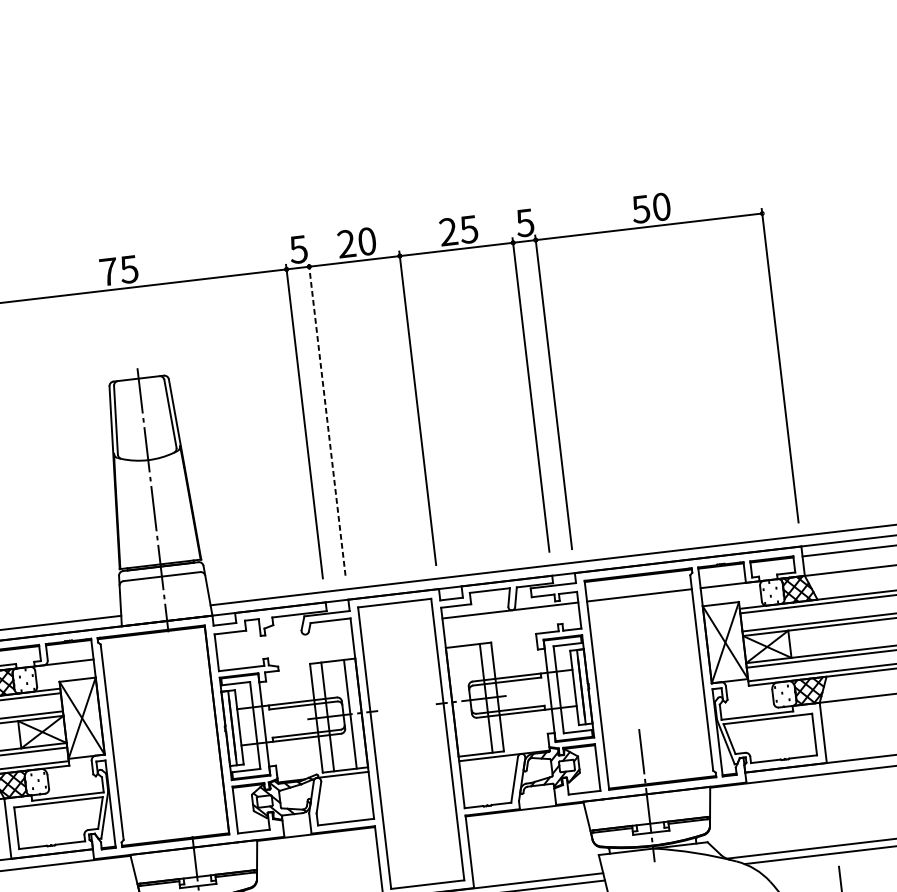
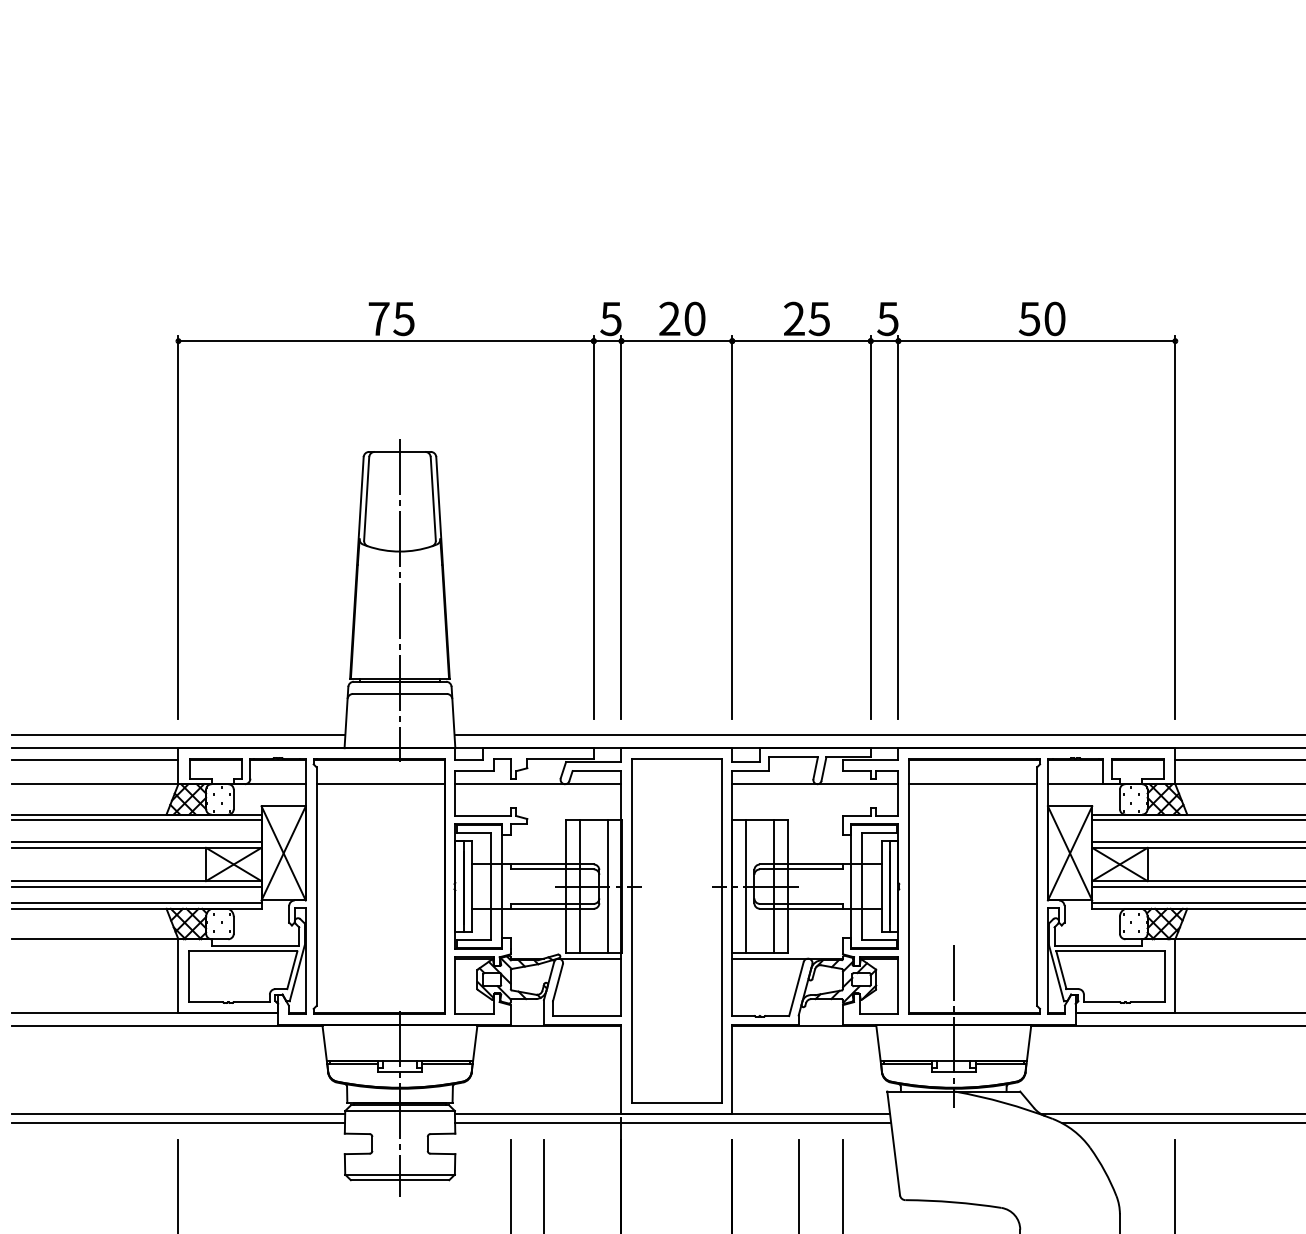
line: (327, 419) -> (621, 527), dashed -> solid
line: (283, 637) -> (538, 784), added
line: (154, 652) -> (380, 784), added
line: (463, 700) -> (746, 886), added

